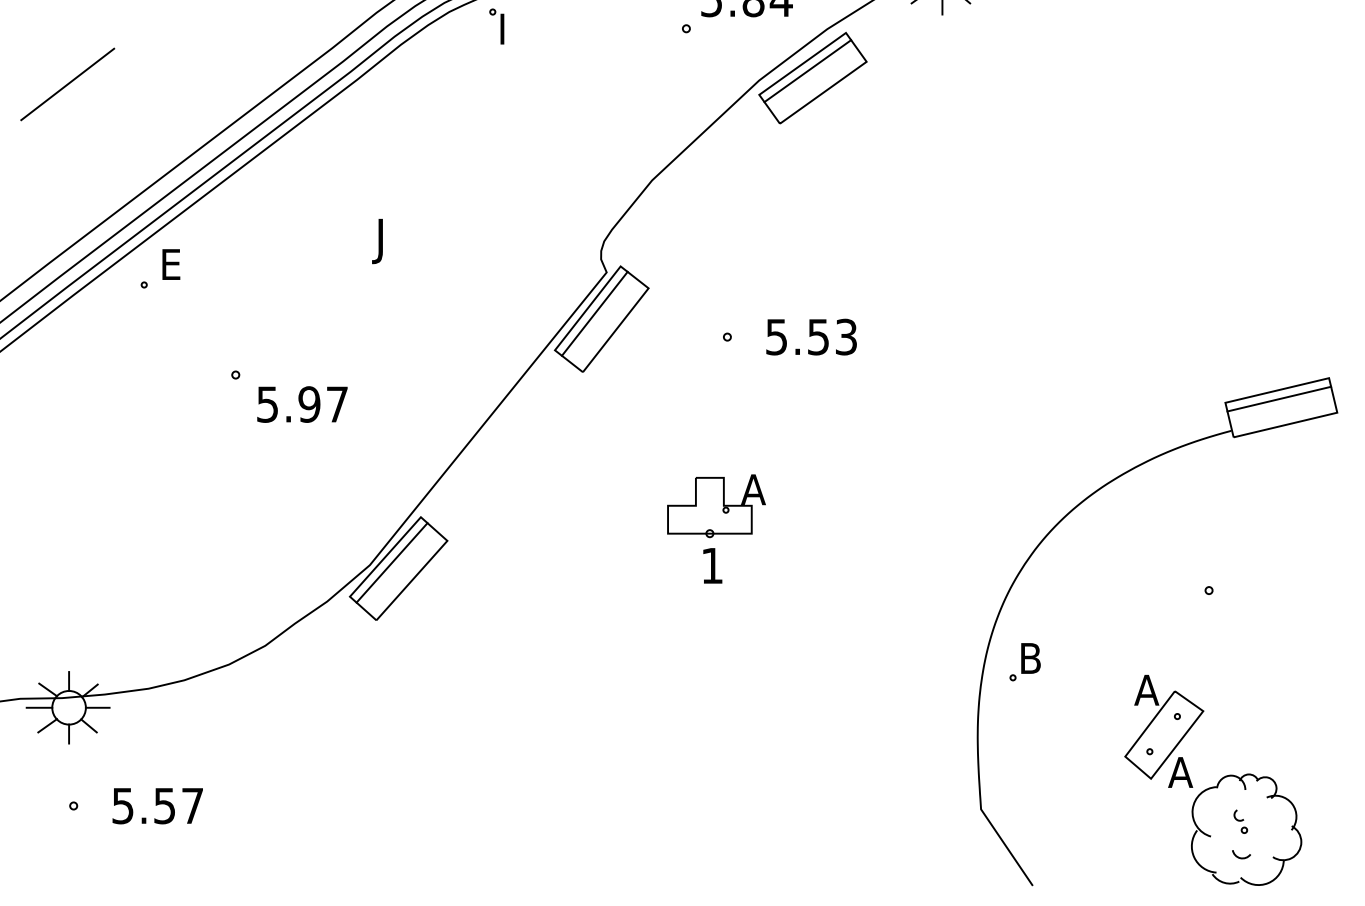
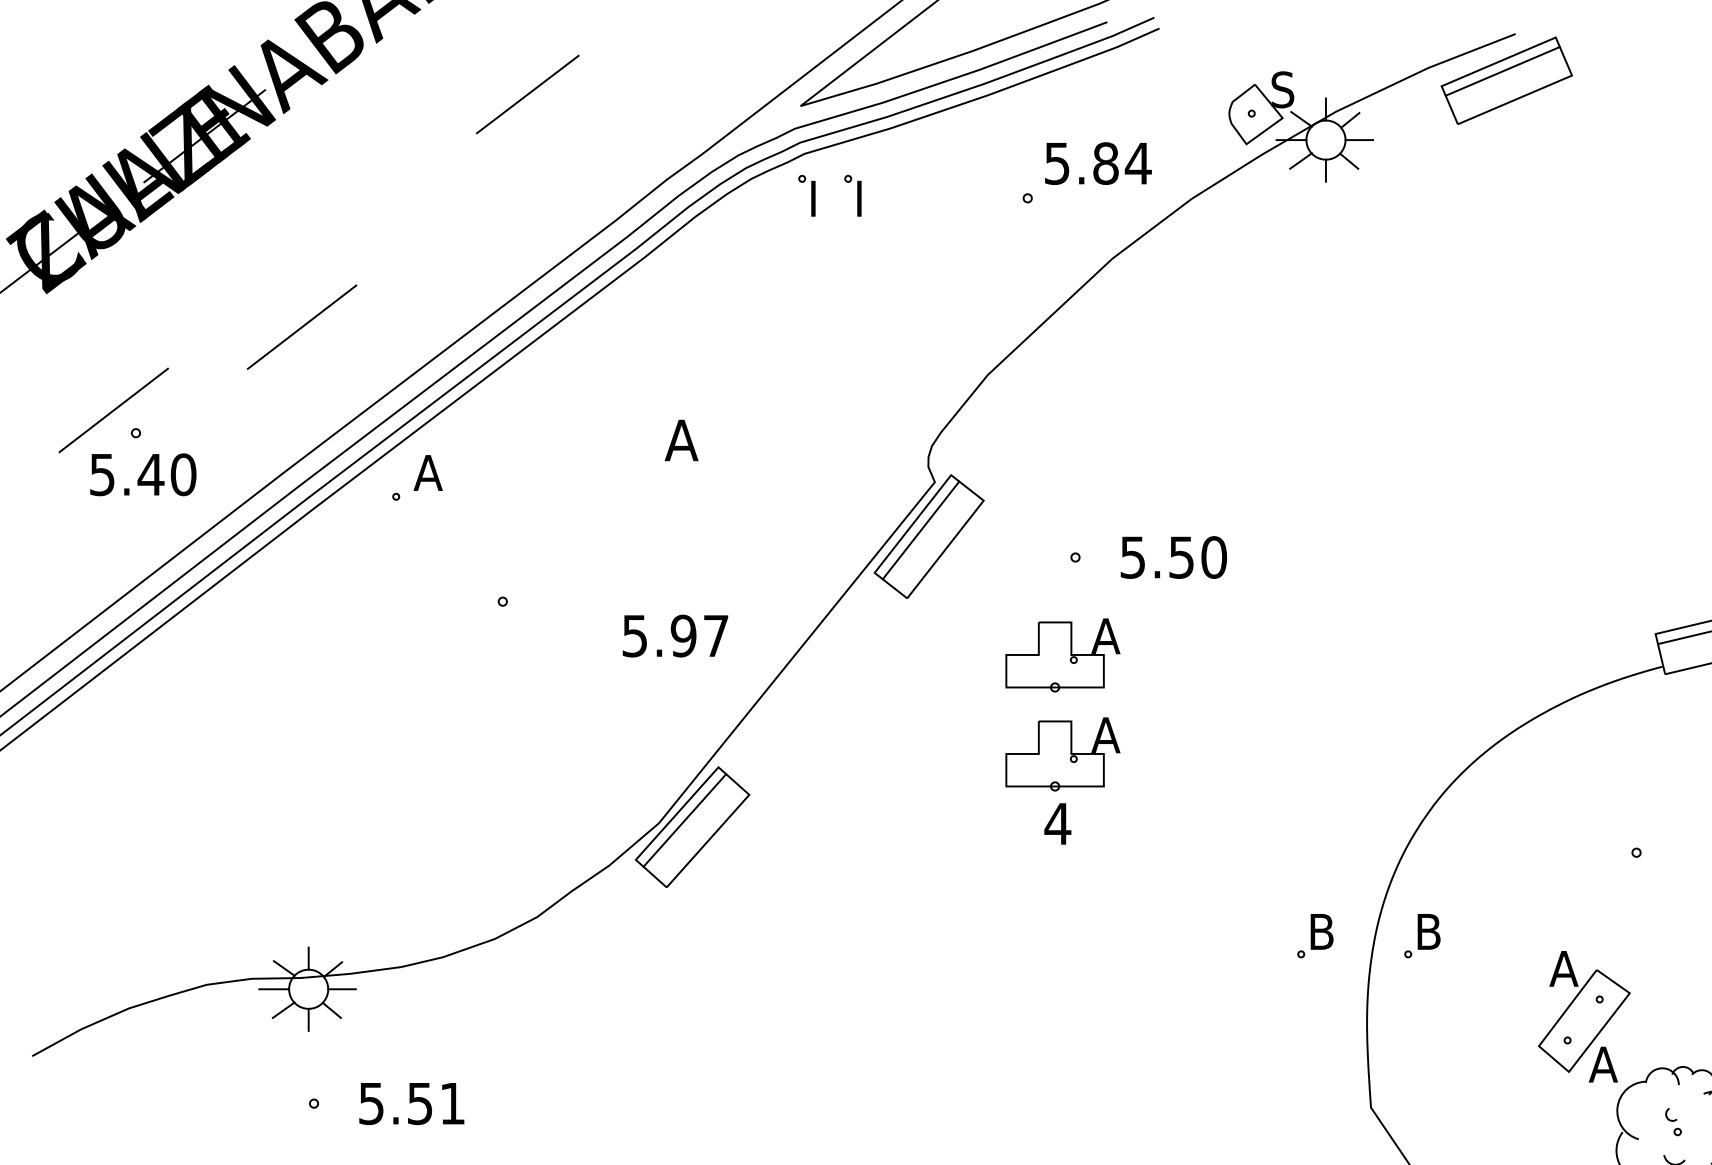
part: (535, 26) -> (852, 195), added
part: (812, 77) -> (1174, 255), removed
line: (67, 83) -> (301, 326), moved
text: (387, 240) -> (679, 445), J -> A
text: (171, 264) -> (427, 472), E -> A
text: (846, 337) -> (1214, 557), 5.53 -> 5.50
text: (302, 404) -> (675, 635), moved
part: (716, 421) -> (1062, 655), added
text: (711, 565) -> (1057, 823), 1 -> 4
part: (933, 662) -> (1315, 936), added
text: (192, 805) -> (452, 1103), 5.57 -> 5.51

